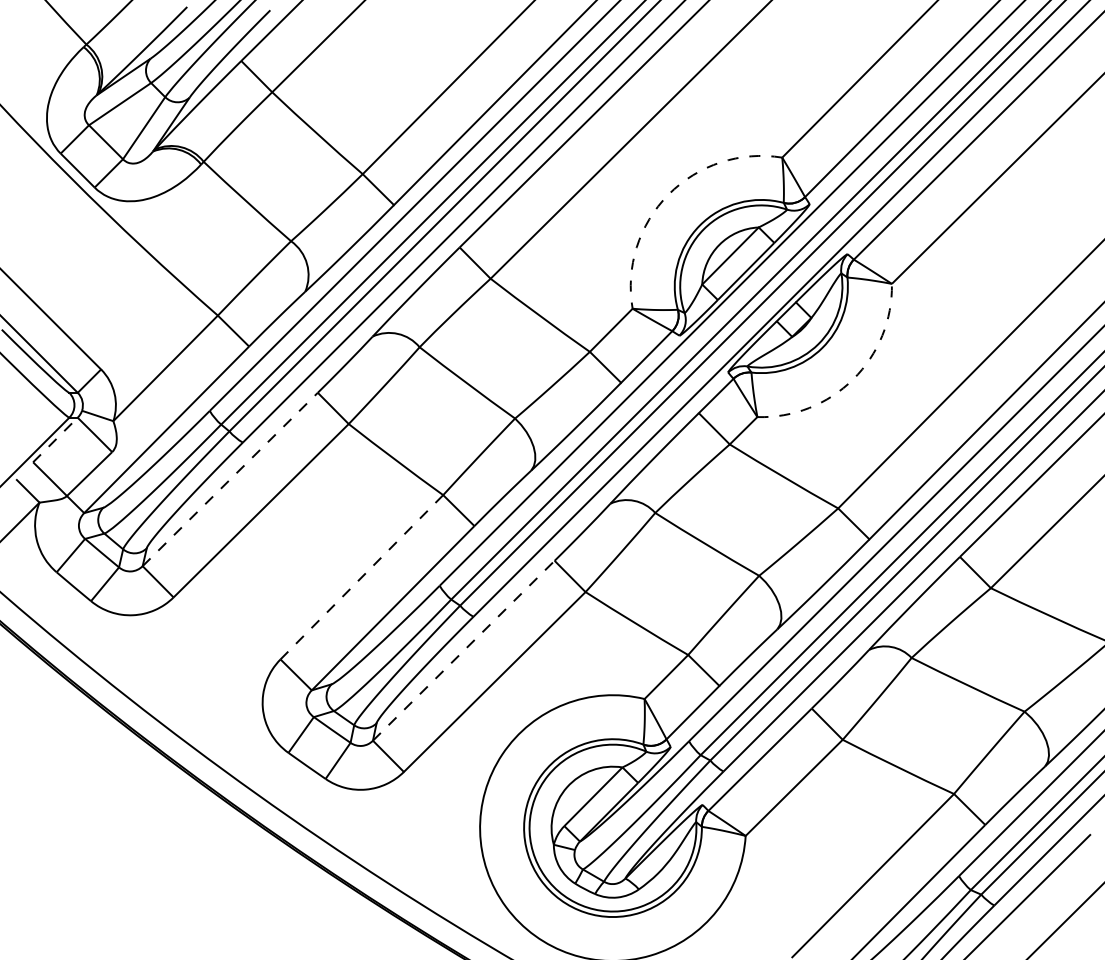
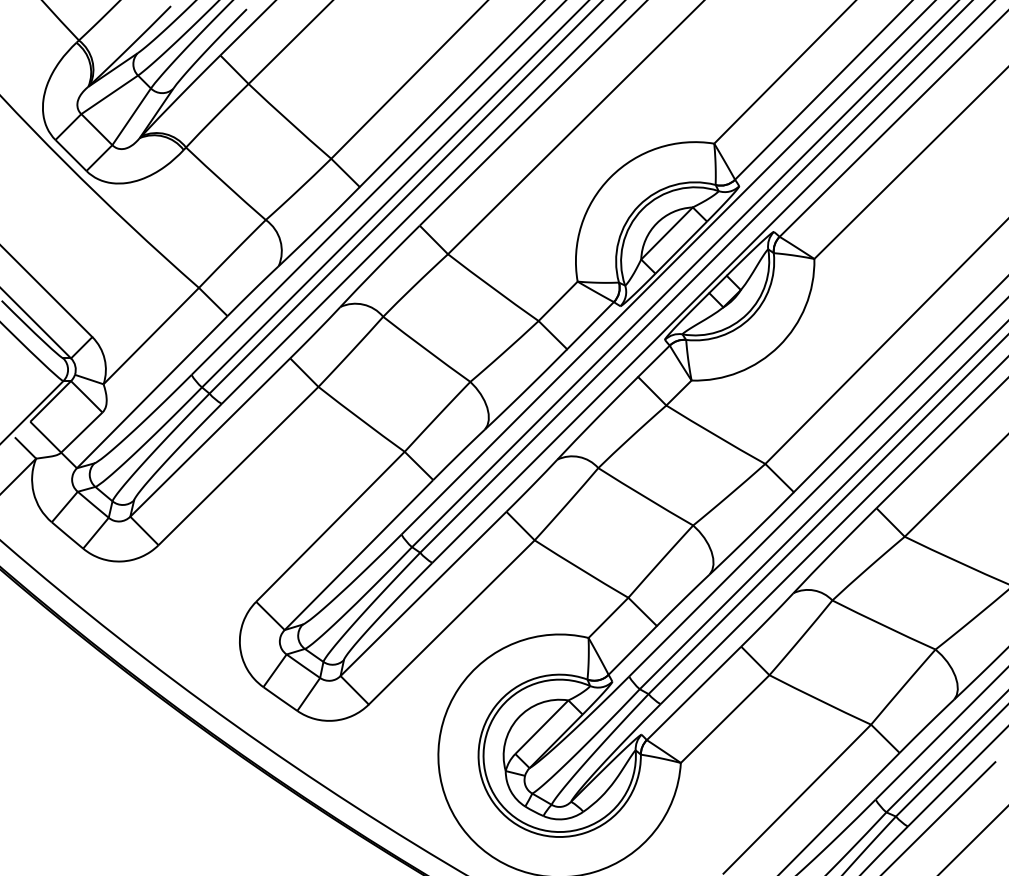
arc: (668, 194) -> (610, 177), dashed -> solid
arc: (853, 379) -> (779, 346), dashed -> solid
line: (54, 440) -> (49, 401), dashed -> solid
line: (230, 479) -> (210, 437), dashed -> solid
line: (361, 577) -> (330, 527), dashed -> solid
line: (463, 651) -> (423, 594), dashed -> solid

